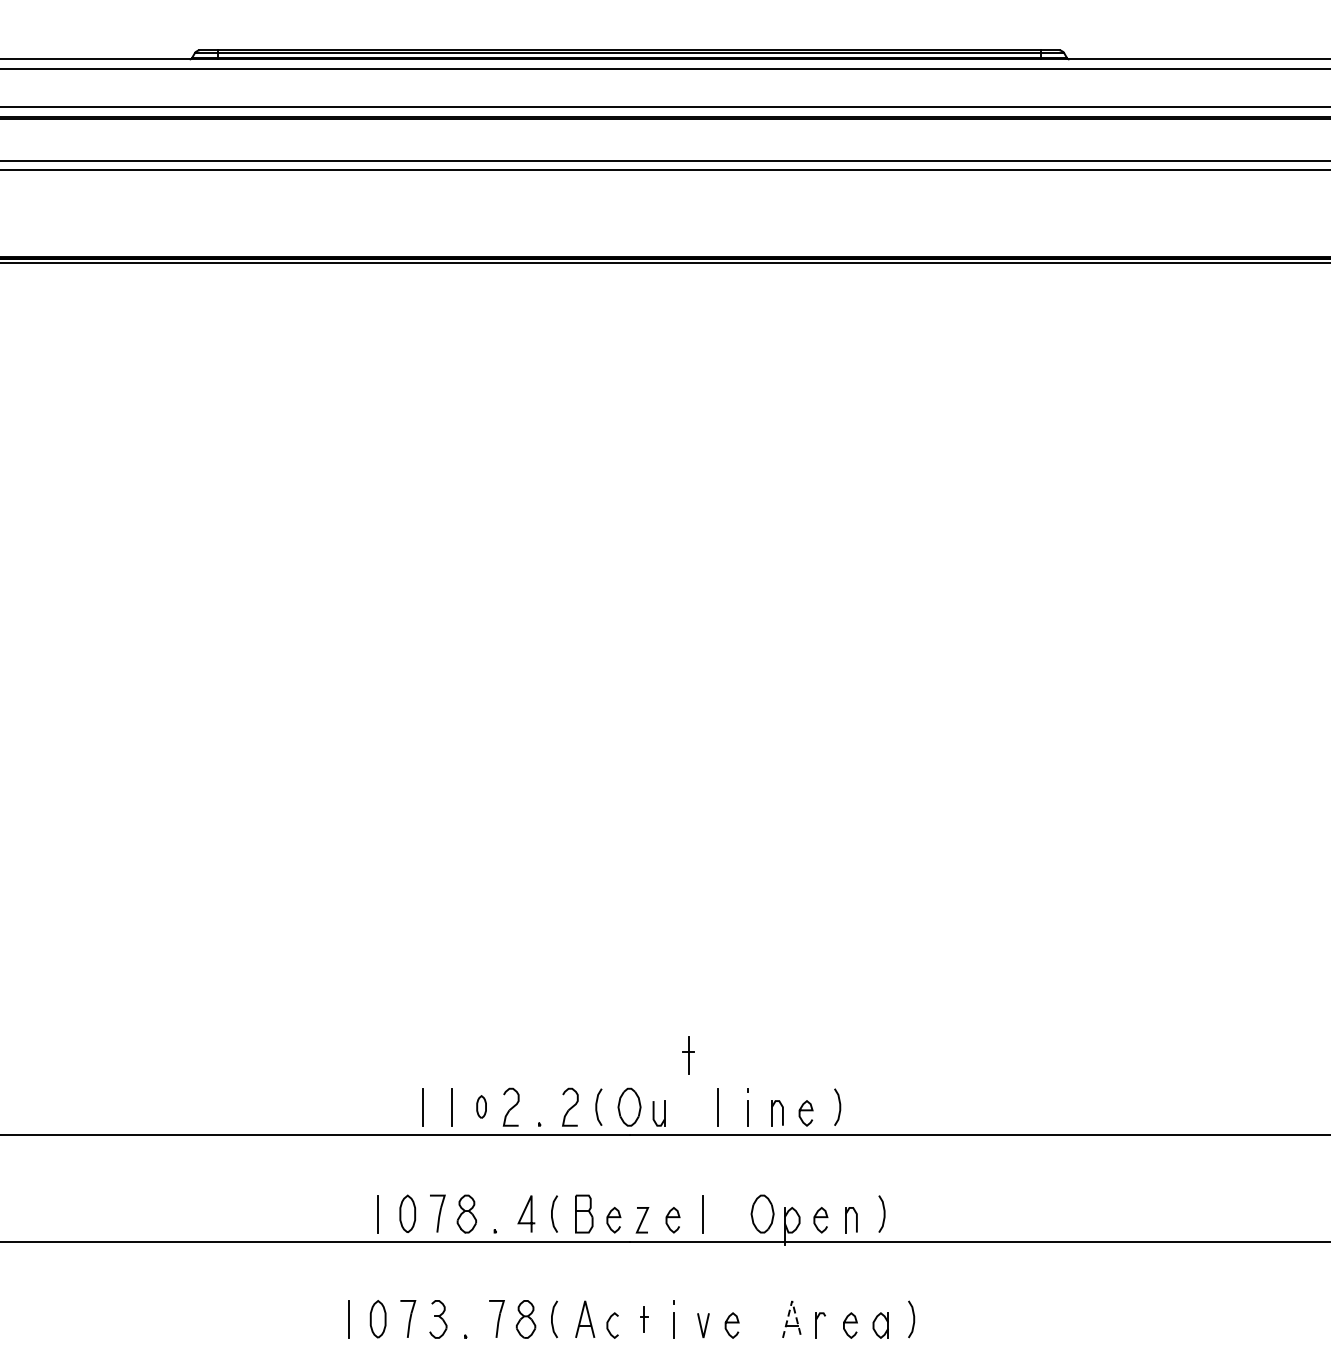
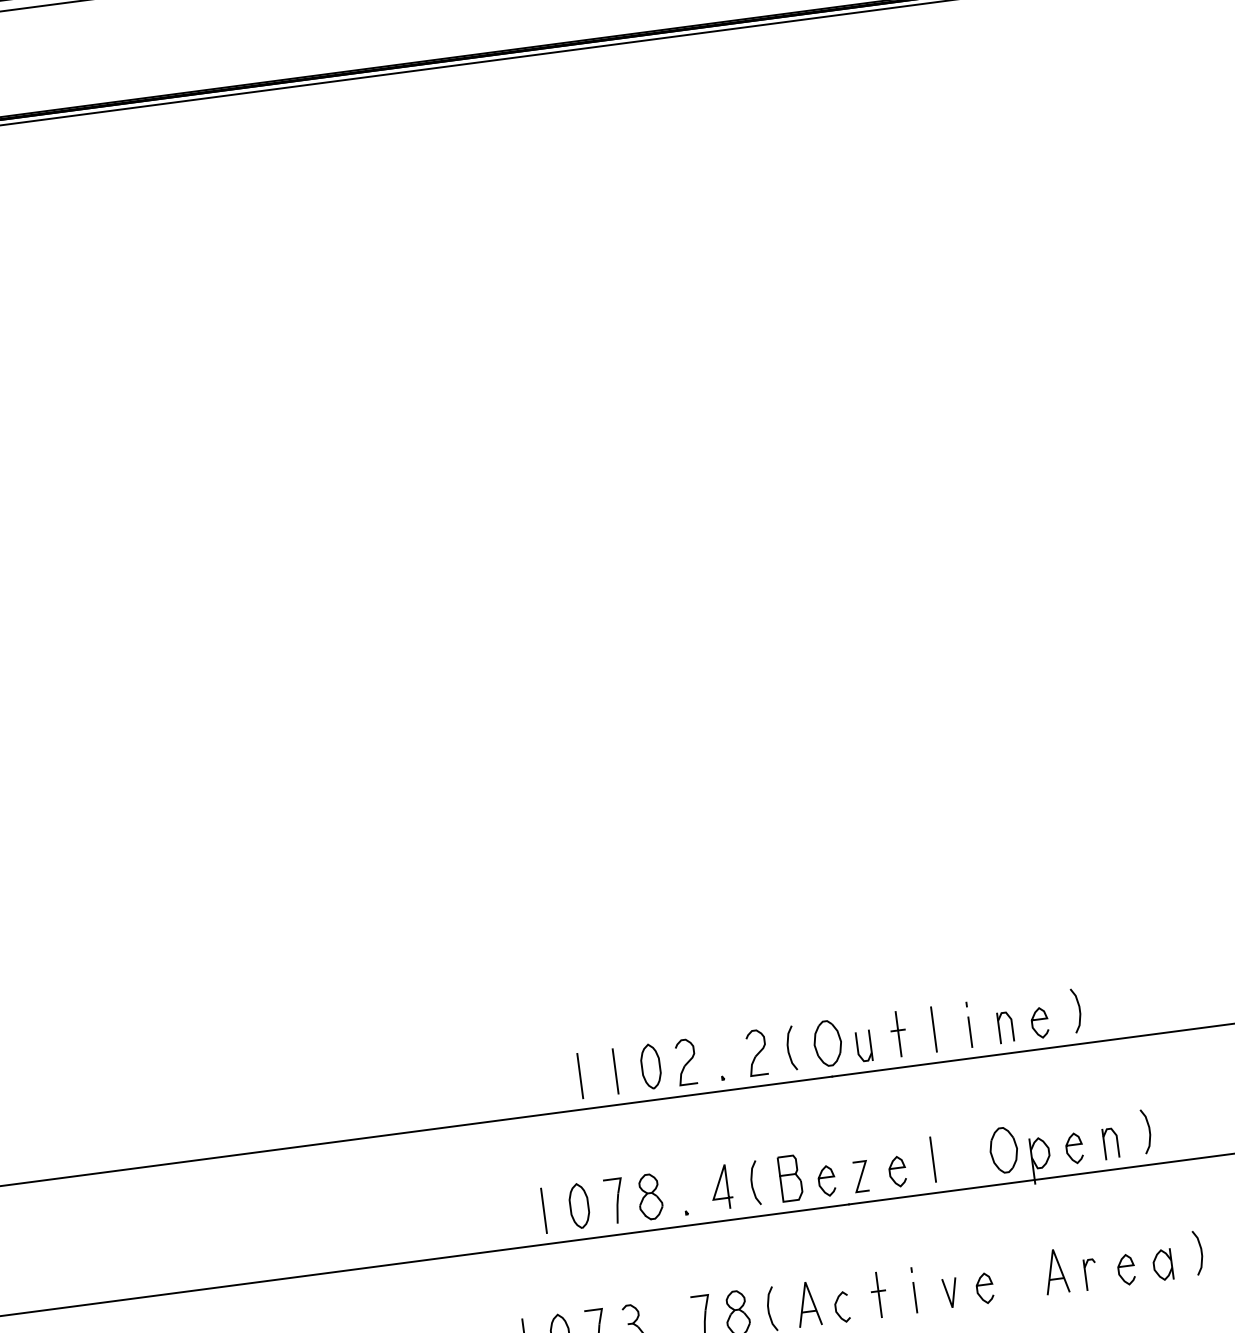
part: (688, 1055) -> (898, 1034), moved
part: (481, 1106) -> (650, 1065), size x1.67
line: (792, 1300) -> (1053, 1248), dashed -> solid
part: (644, 1319) -> (879, 1295), size x1.43

